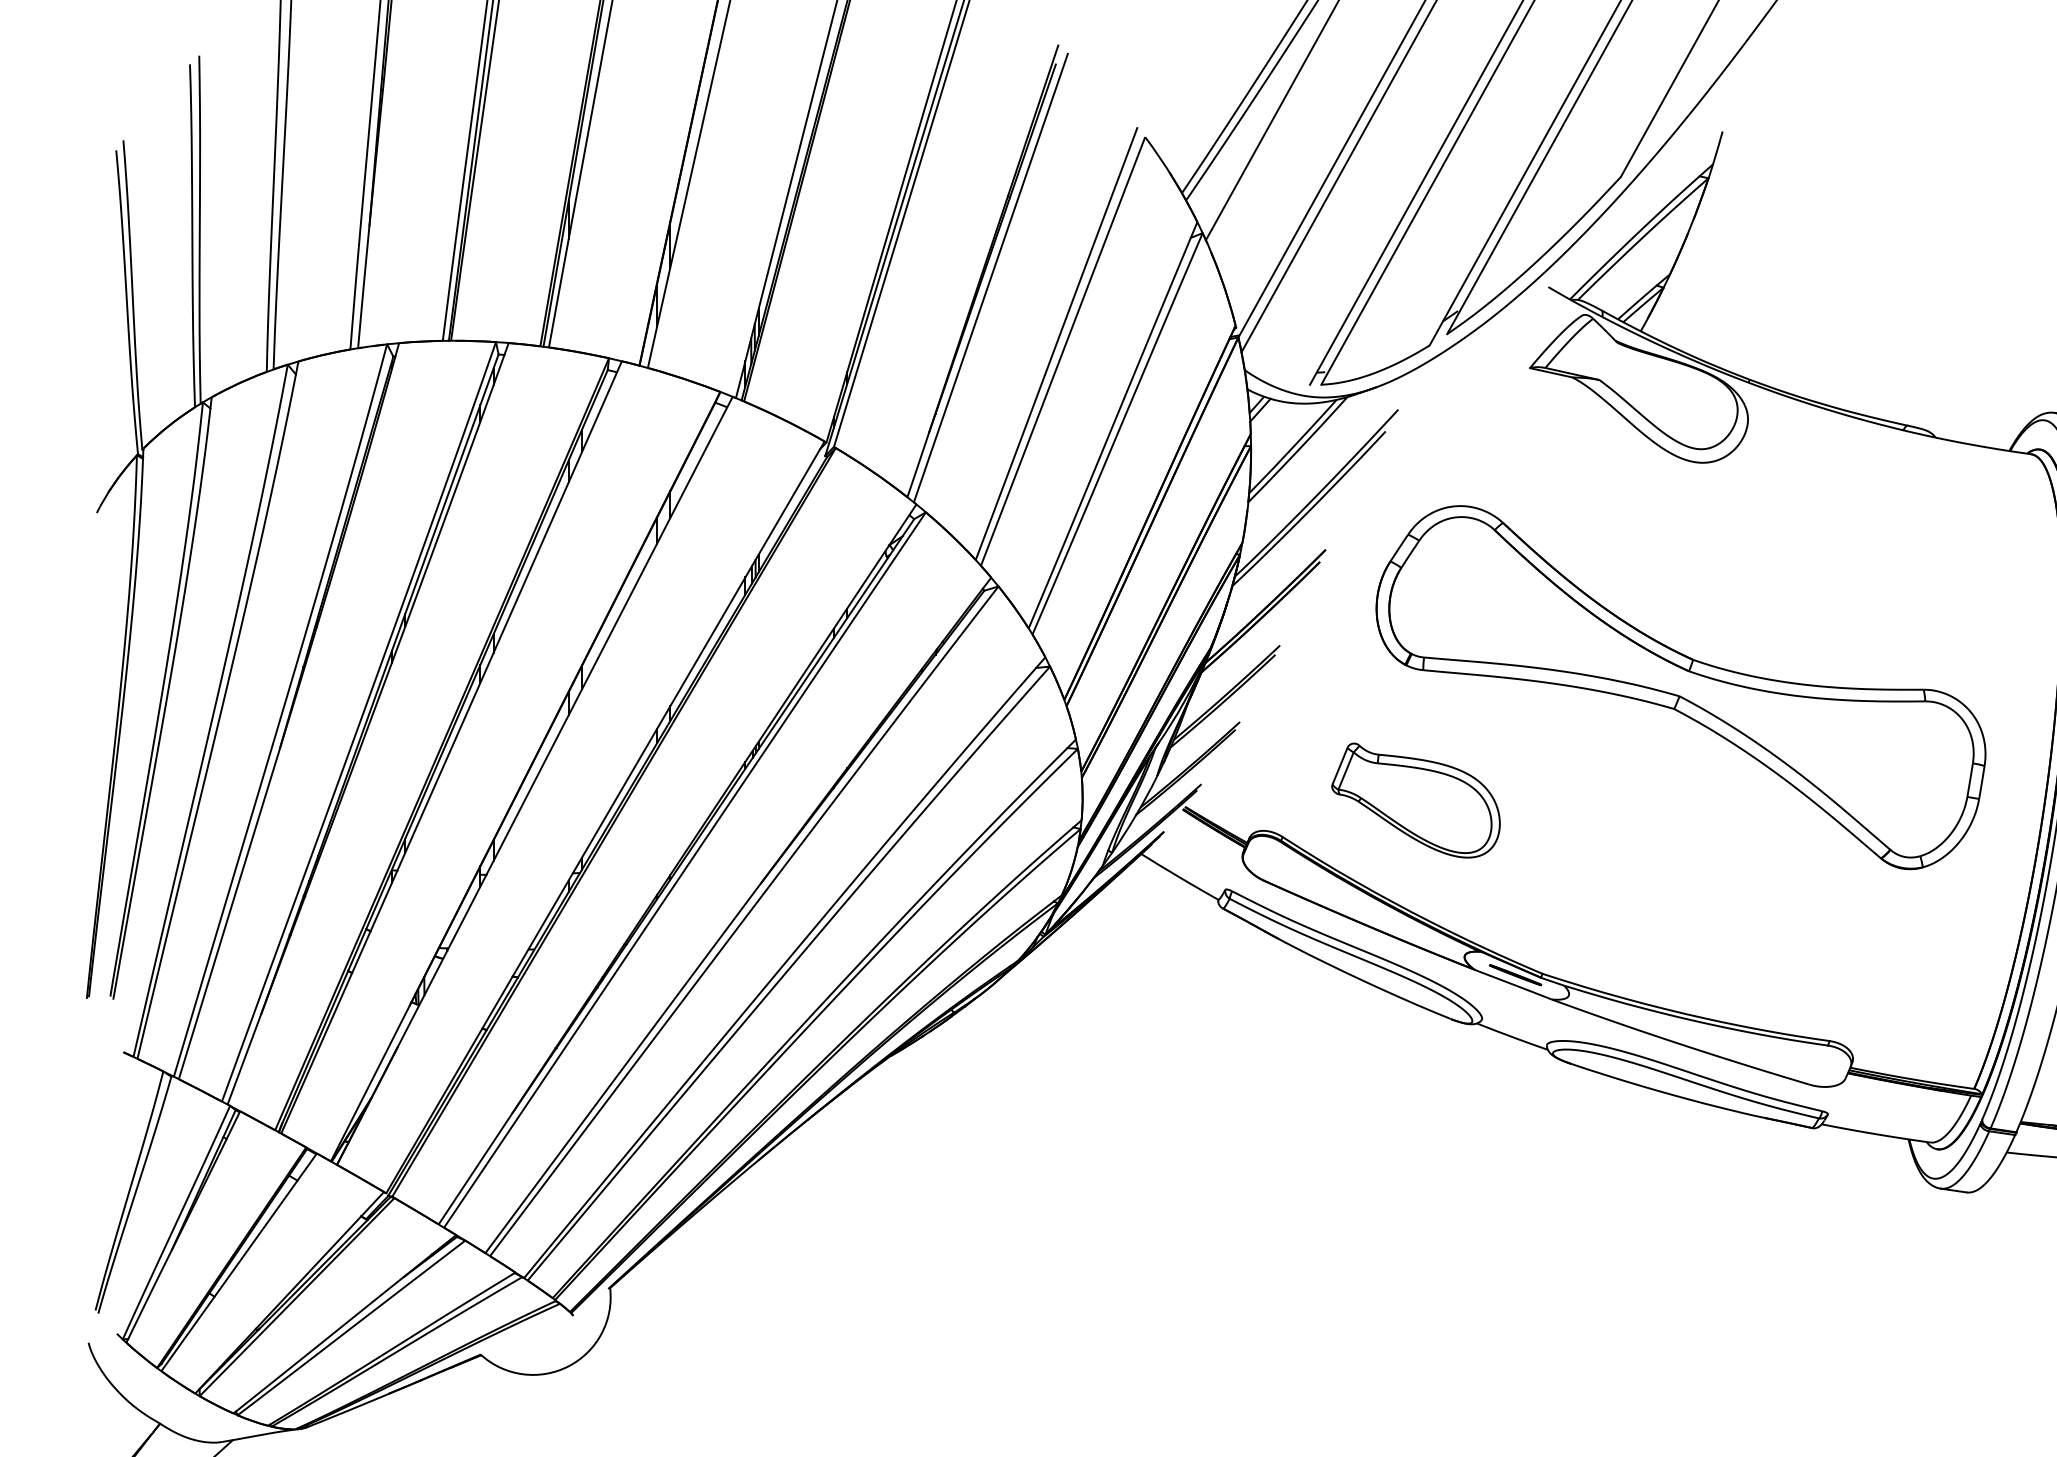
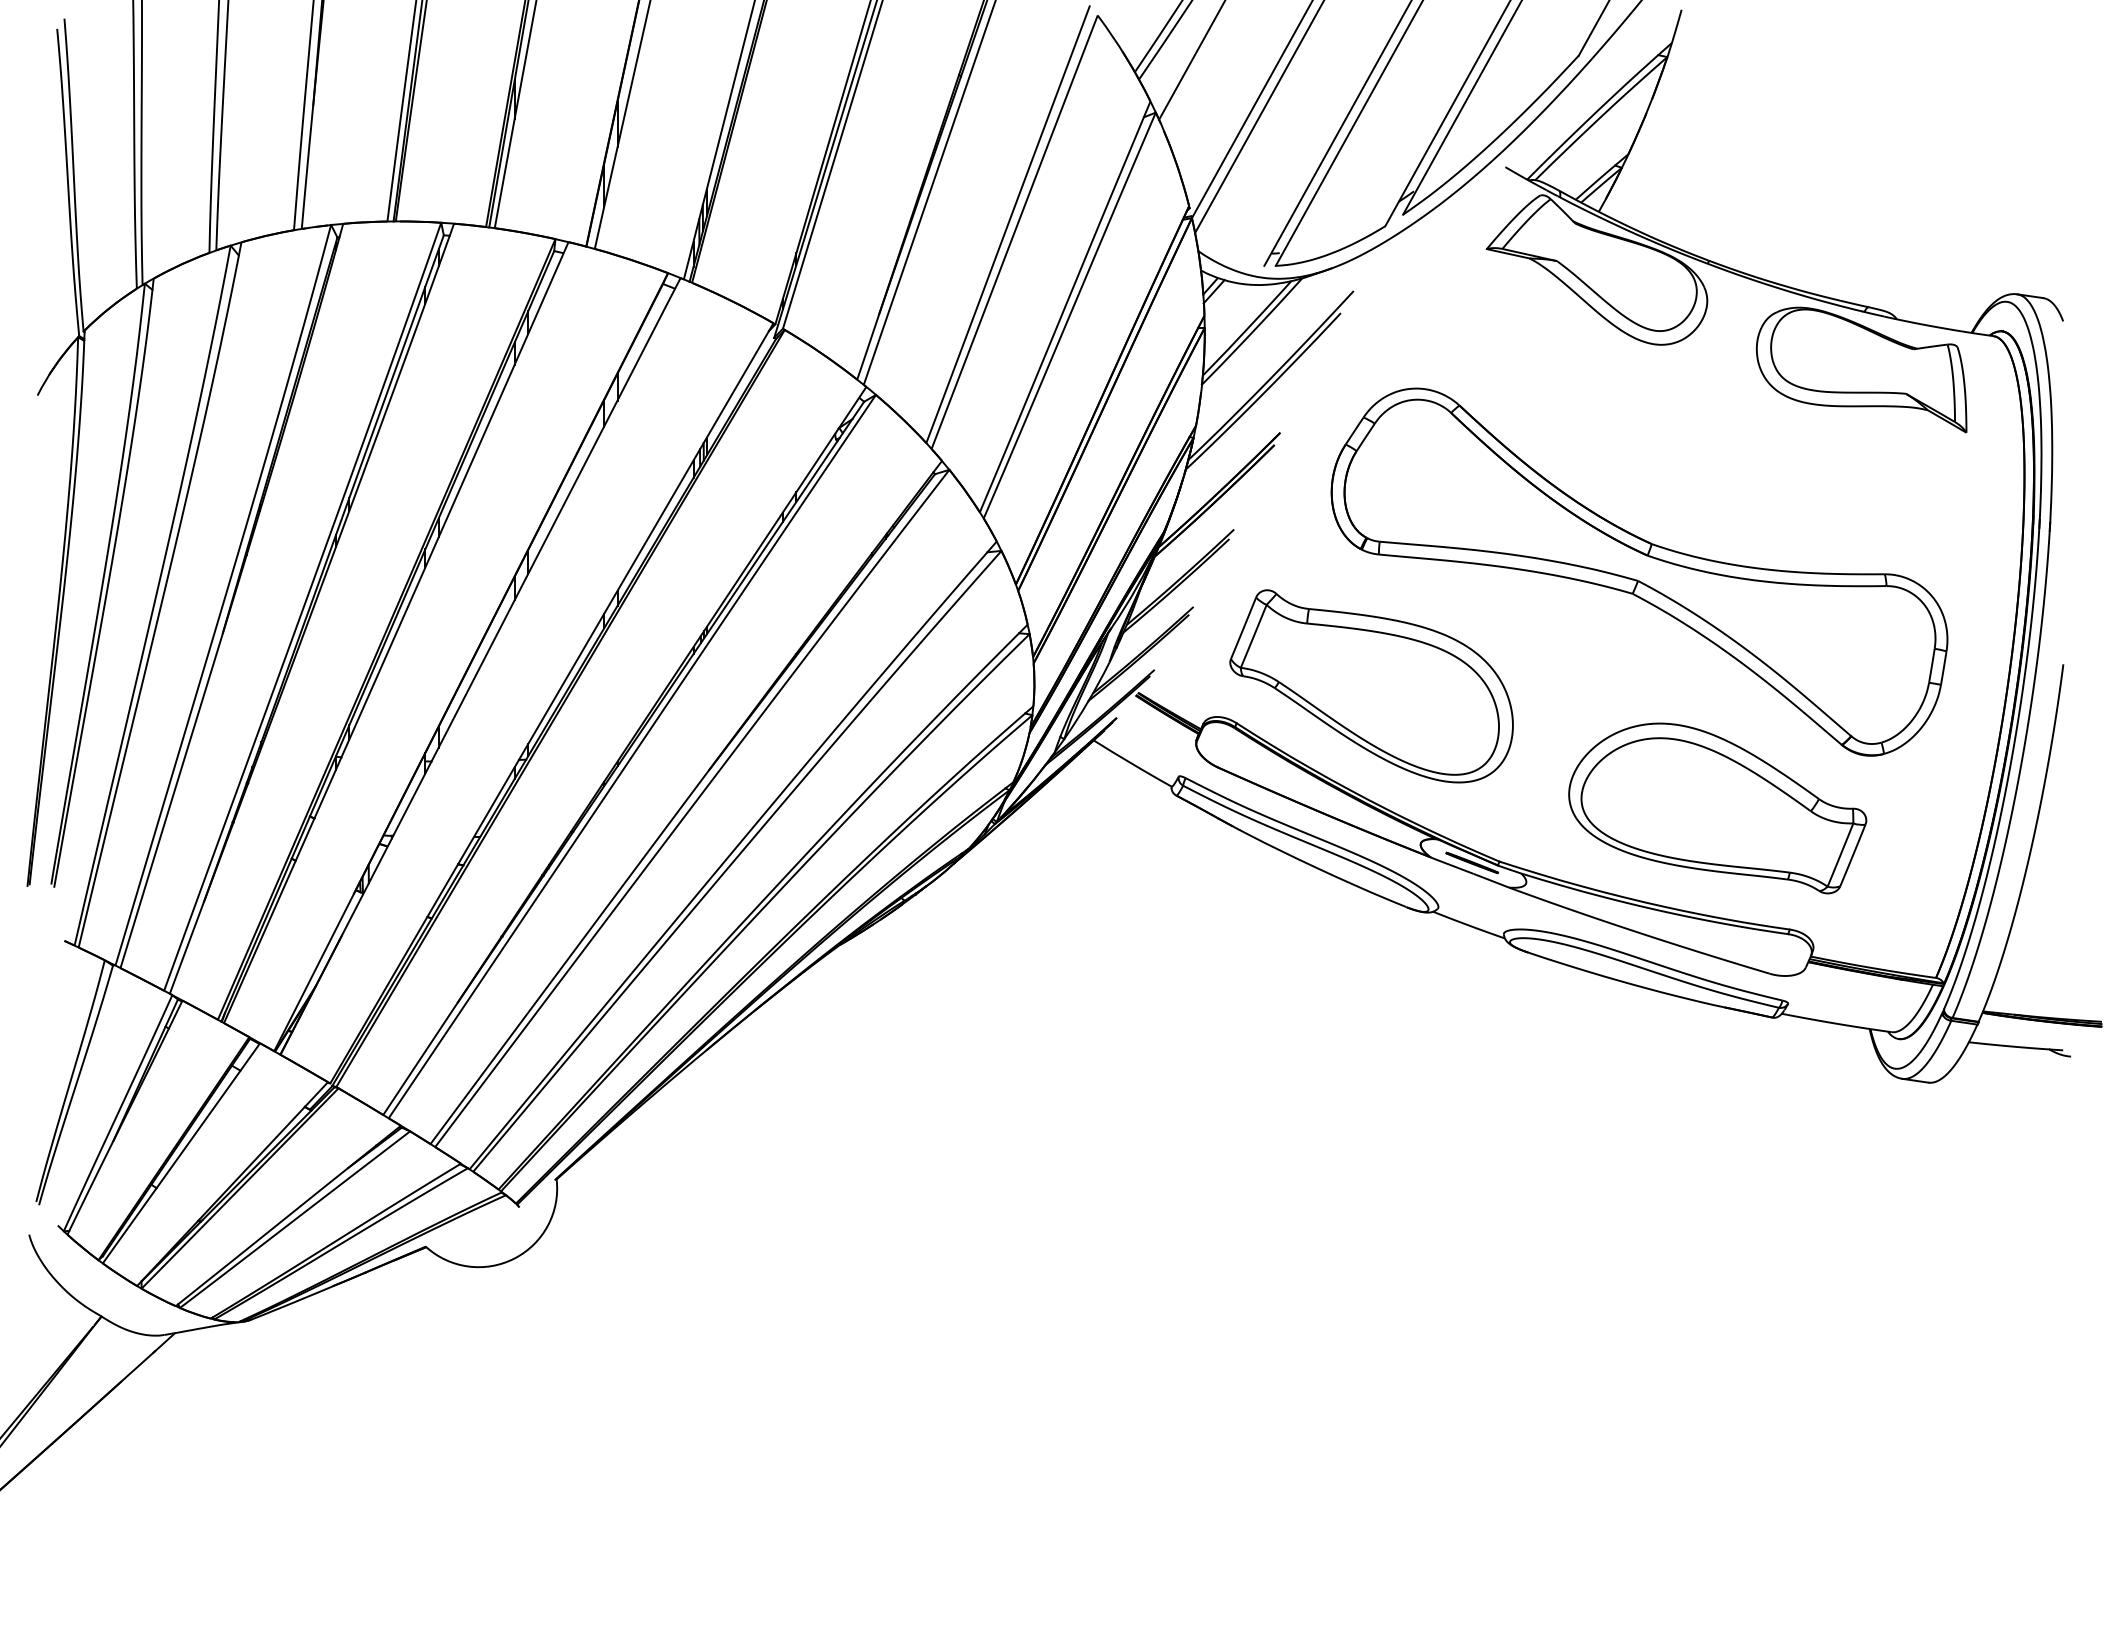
part: (1900, 487) -> (1861, 369), added
part: (1415, 800) -> (1371, 686), size x1.67
part: (1758, 921) -> (1717, 808), added

